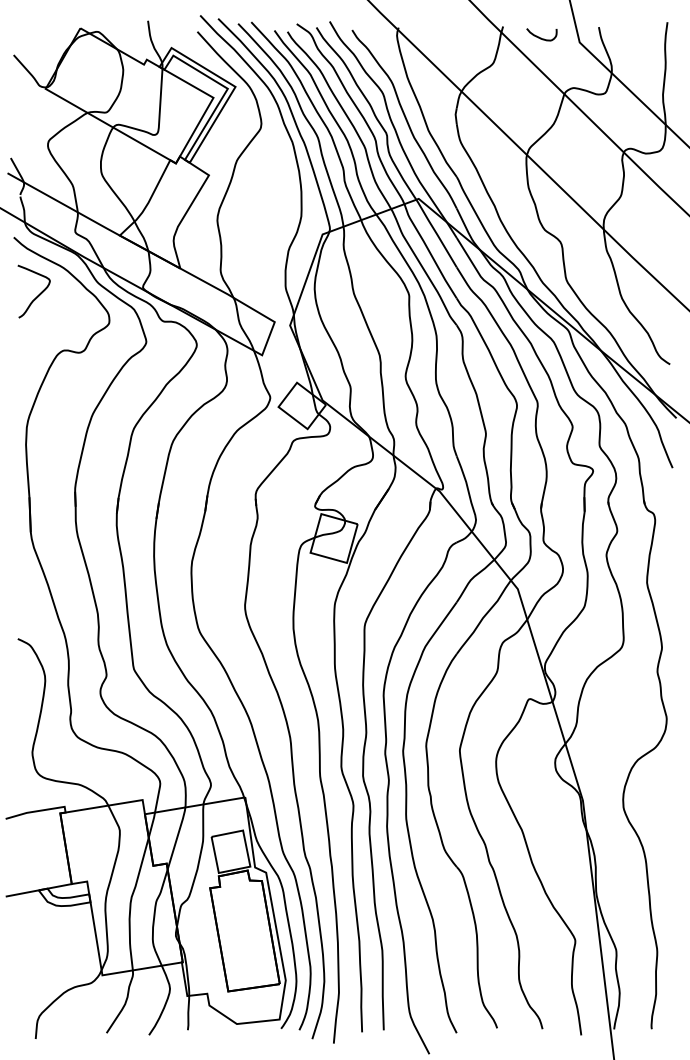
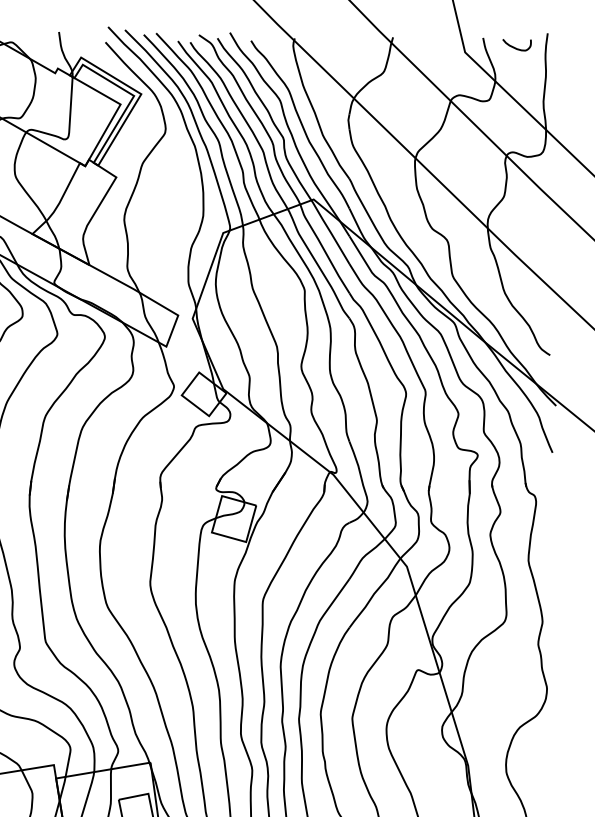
curve: (539, 36) -> (514, 46), moved

